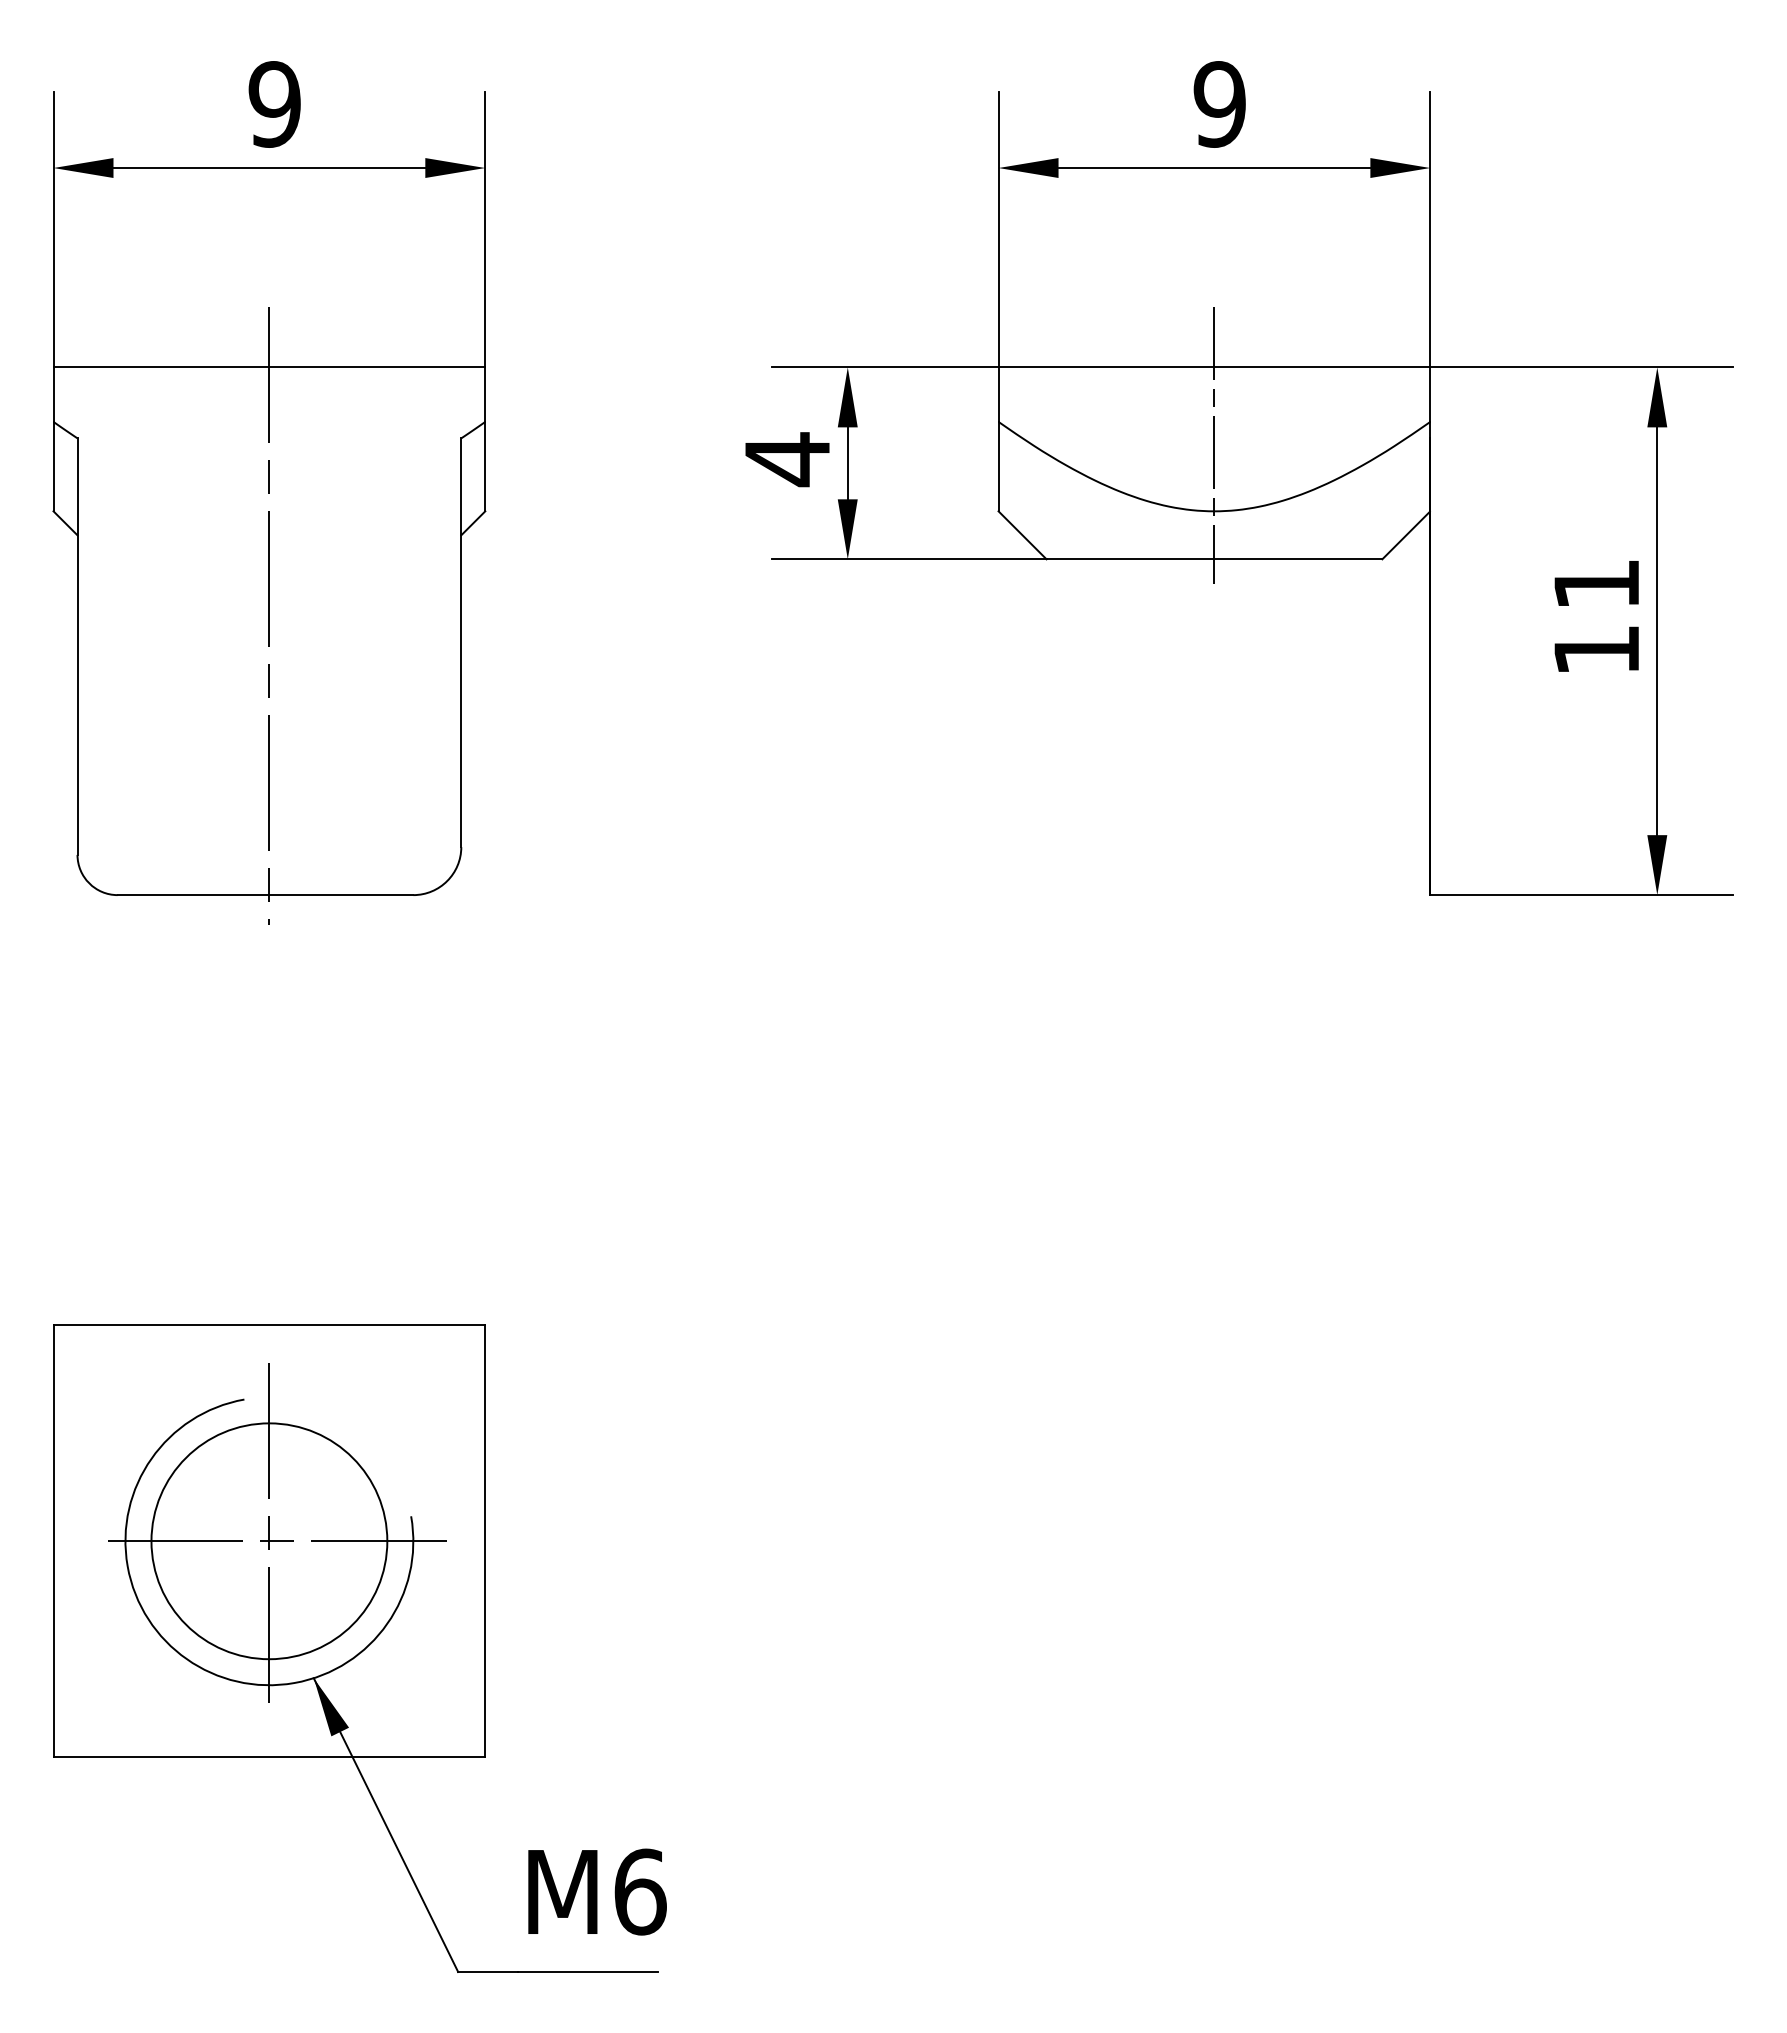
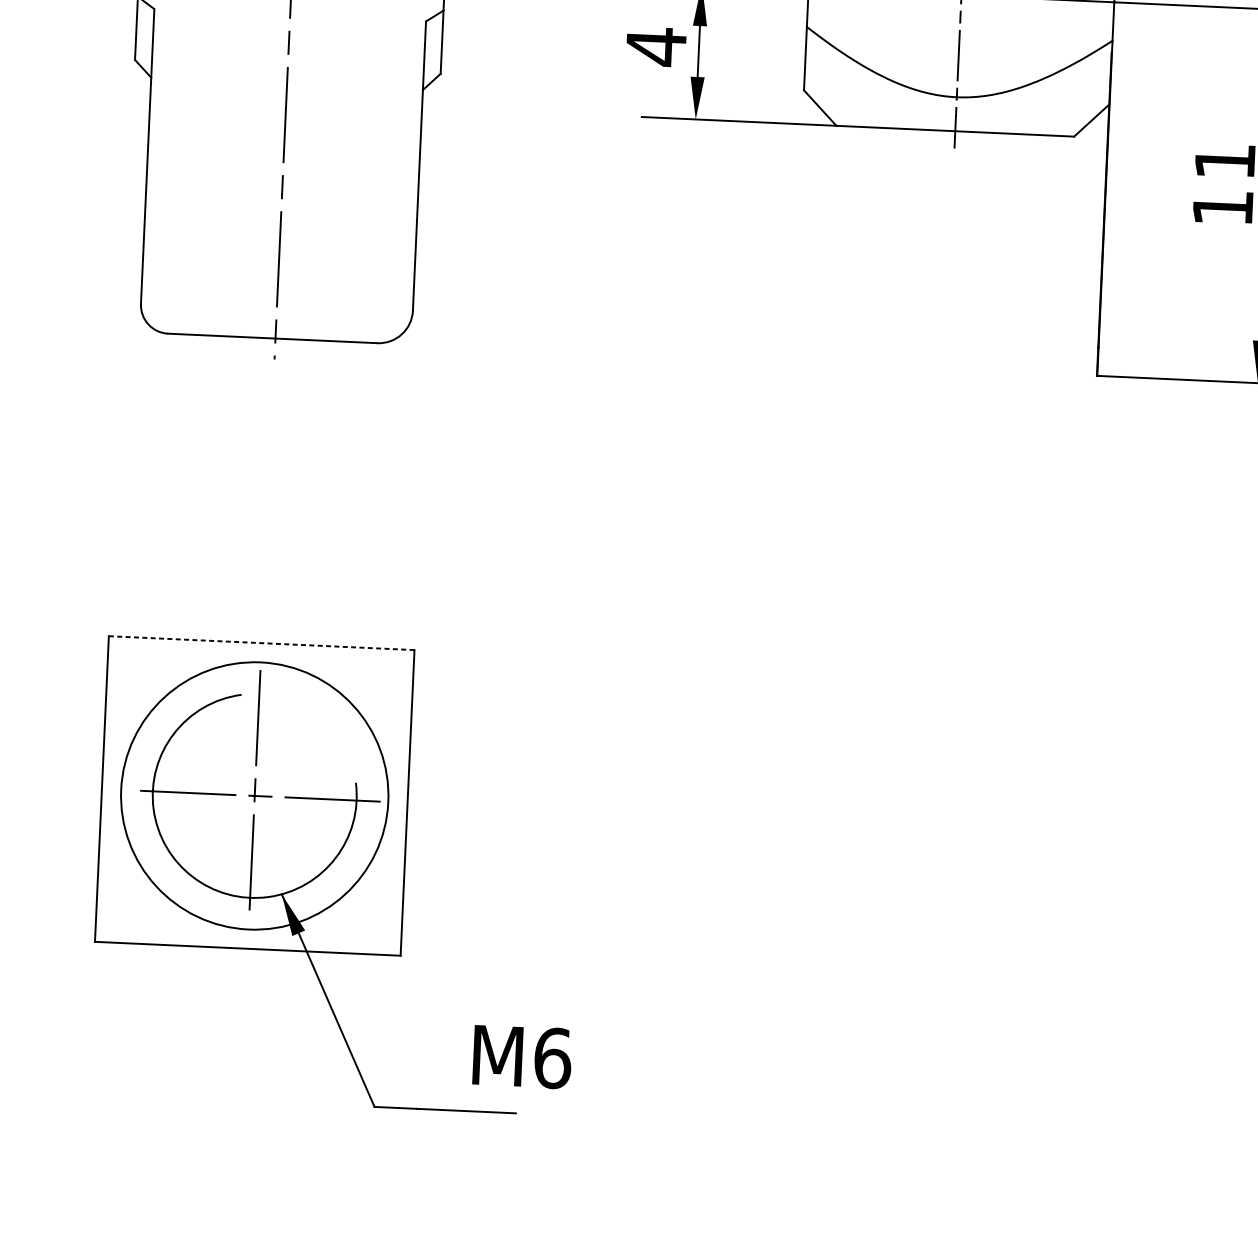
line: (269, 1325) -> (261, 643), solid -> dashed
circle: (269, 1541) -> (254, 796), size x1.6
text: (597, 1891) -> (522, 1056), moved

